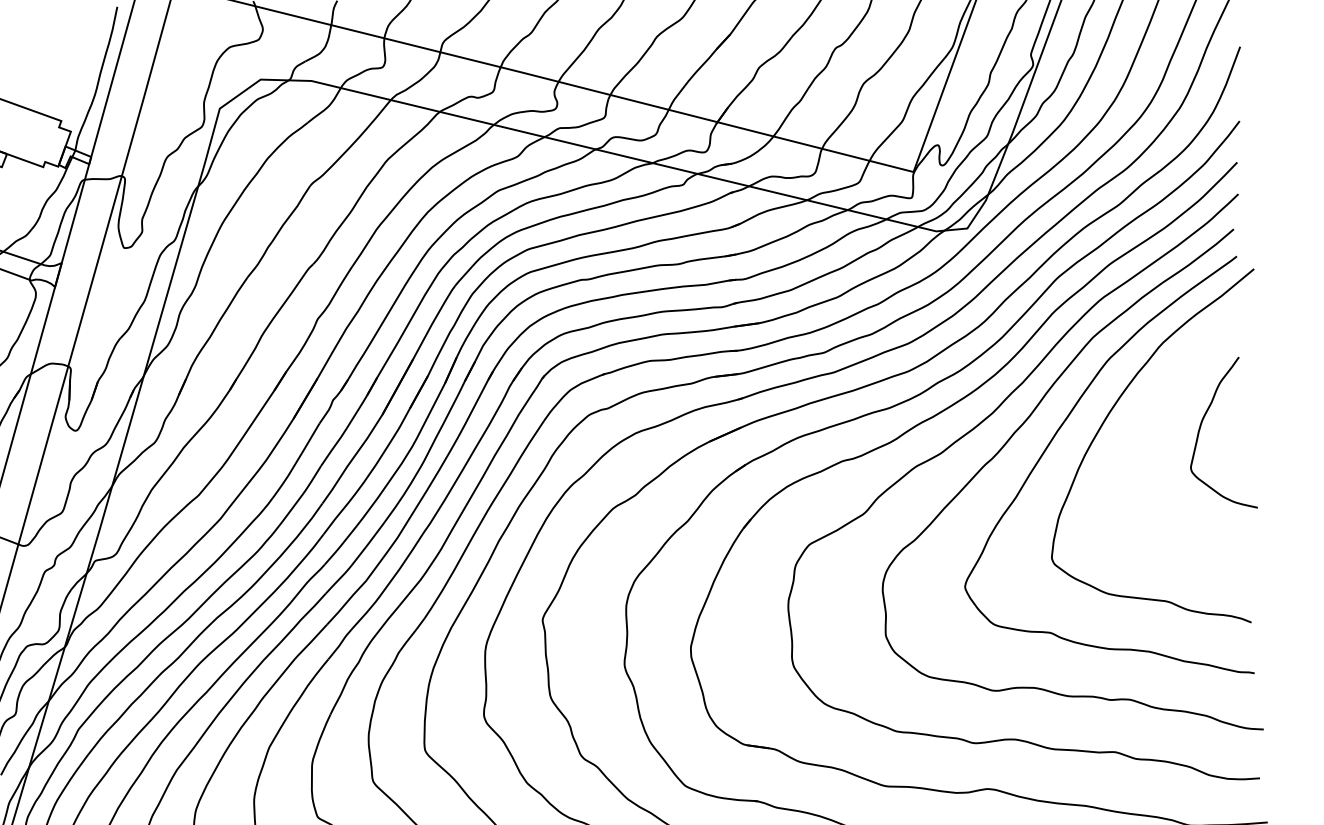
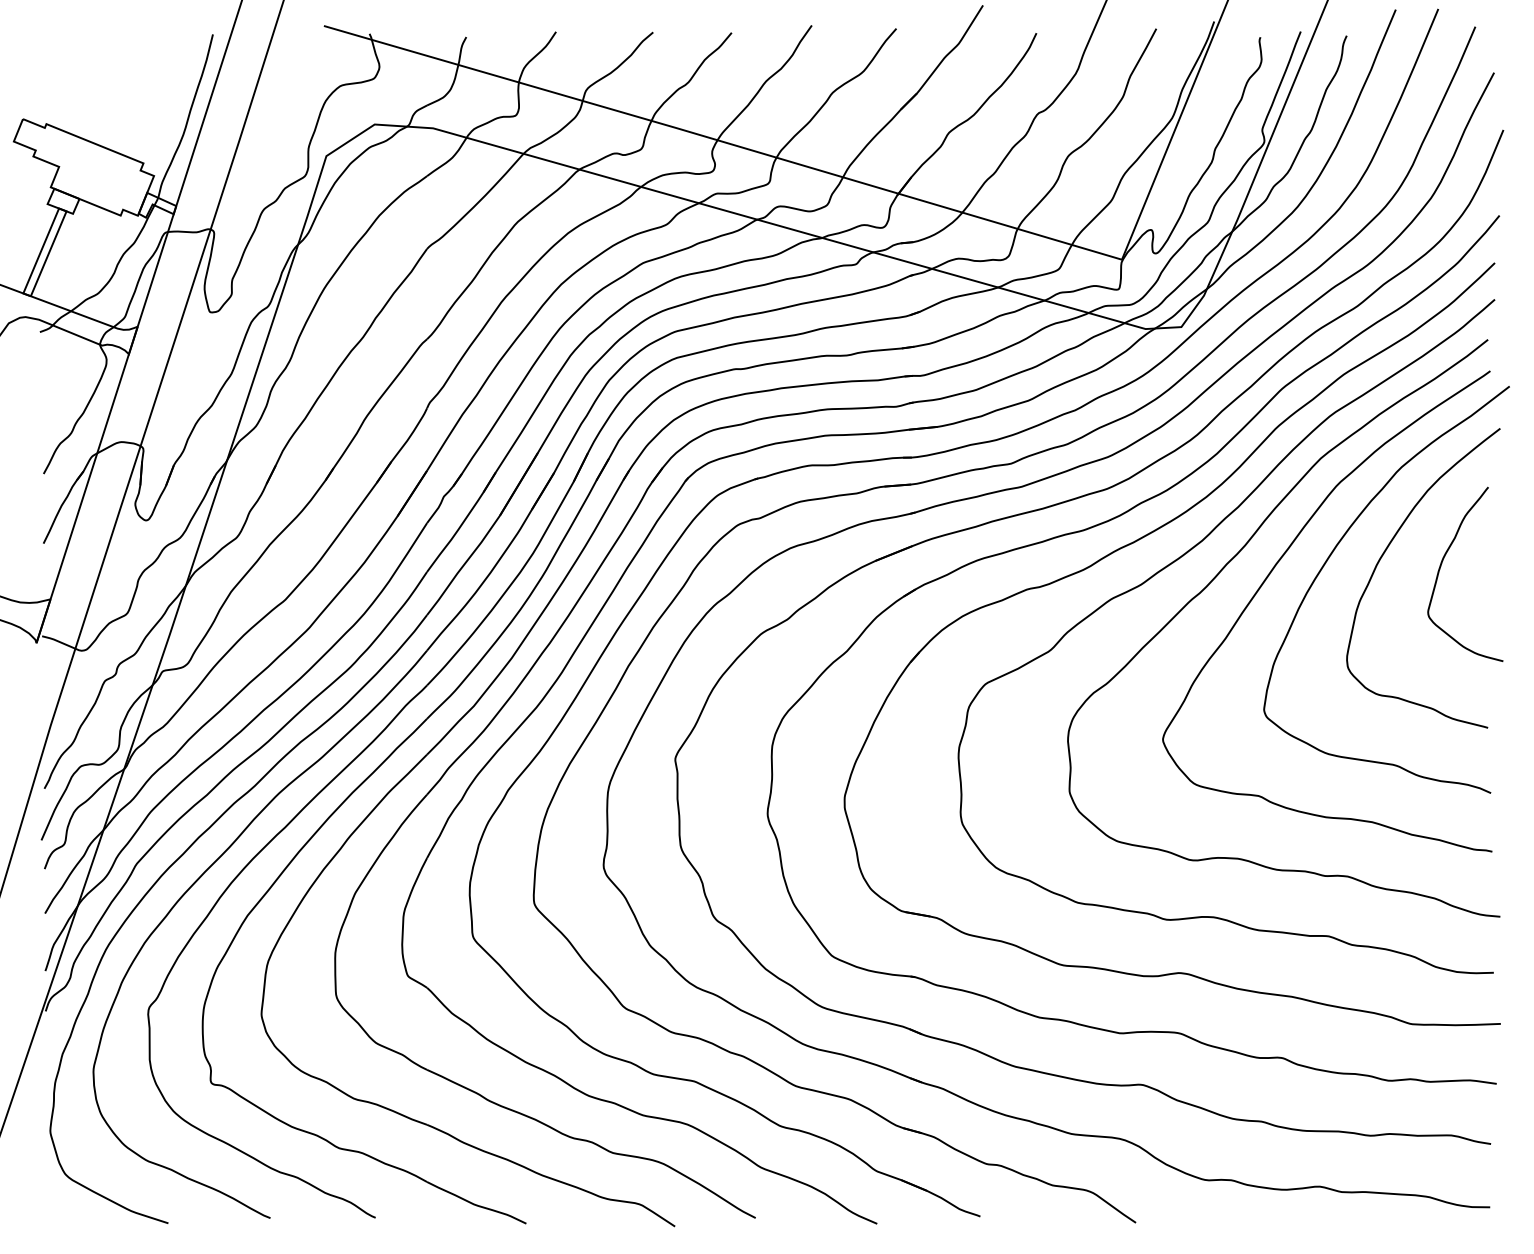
curve: (1151, 419) -> (1384, 554), added

